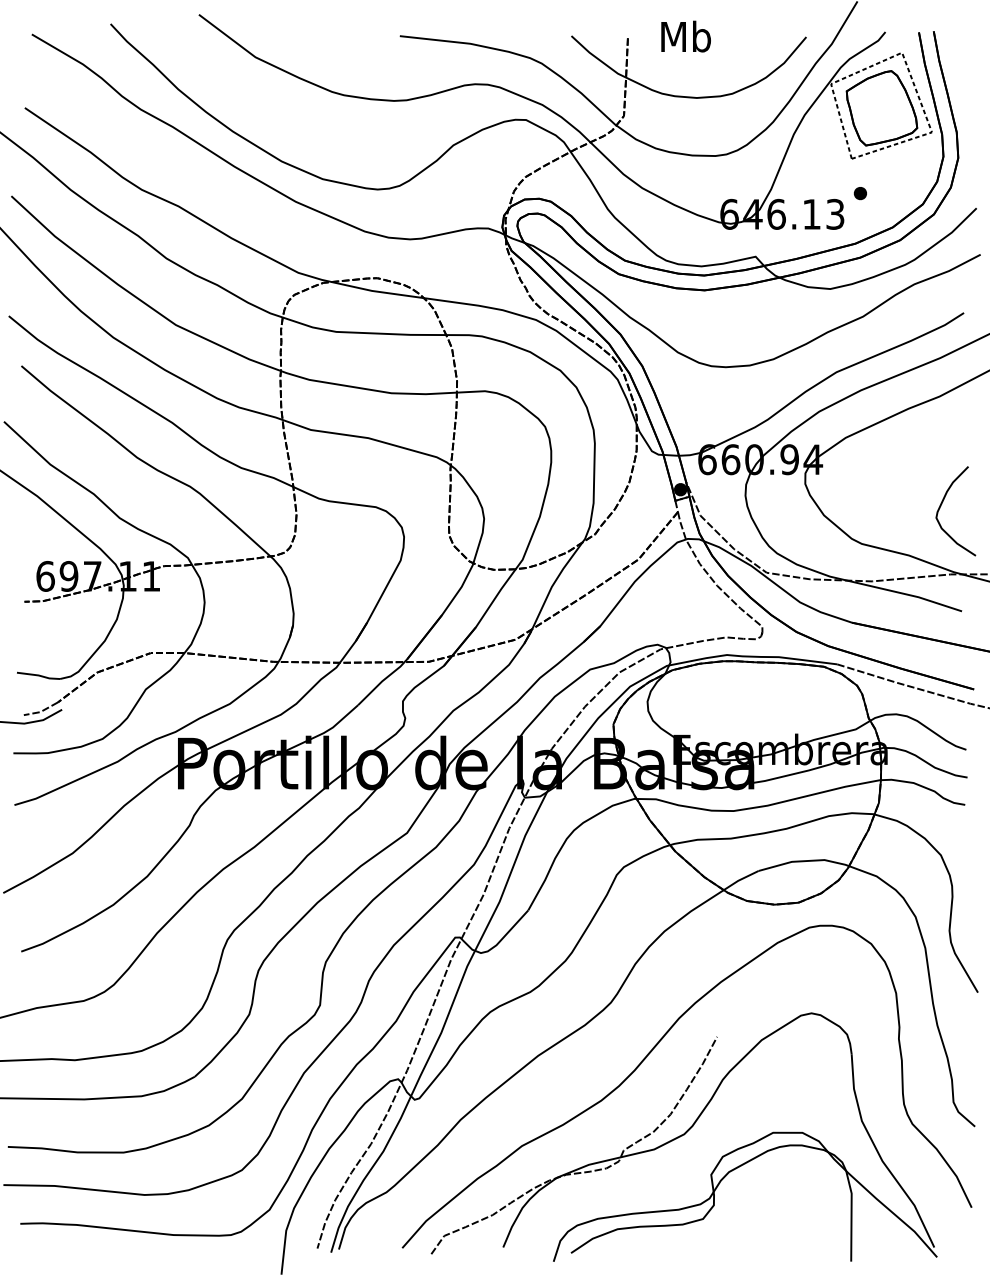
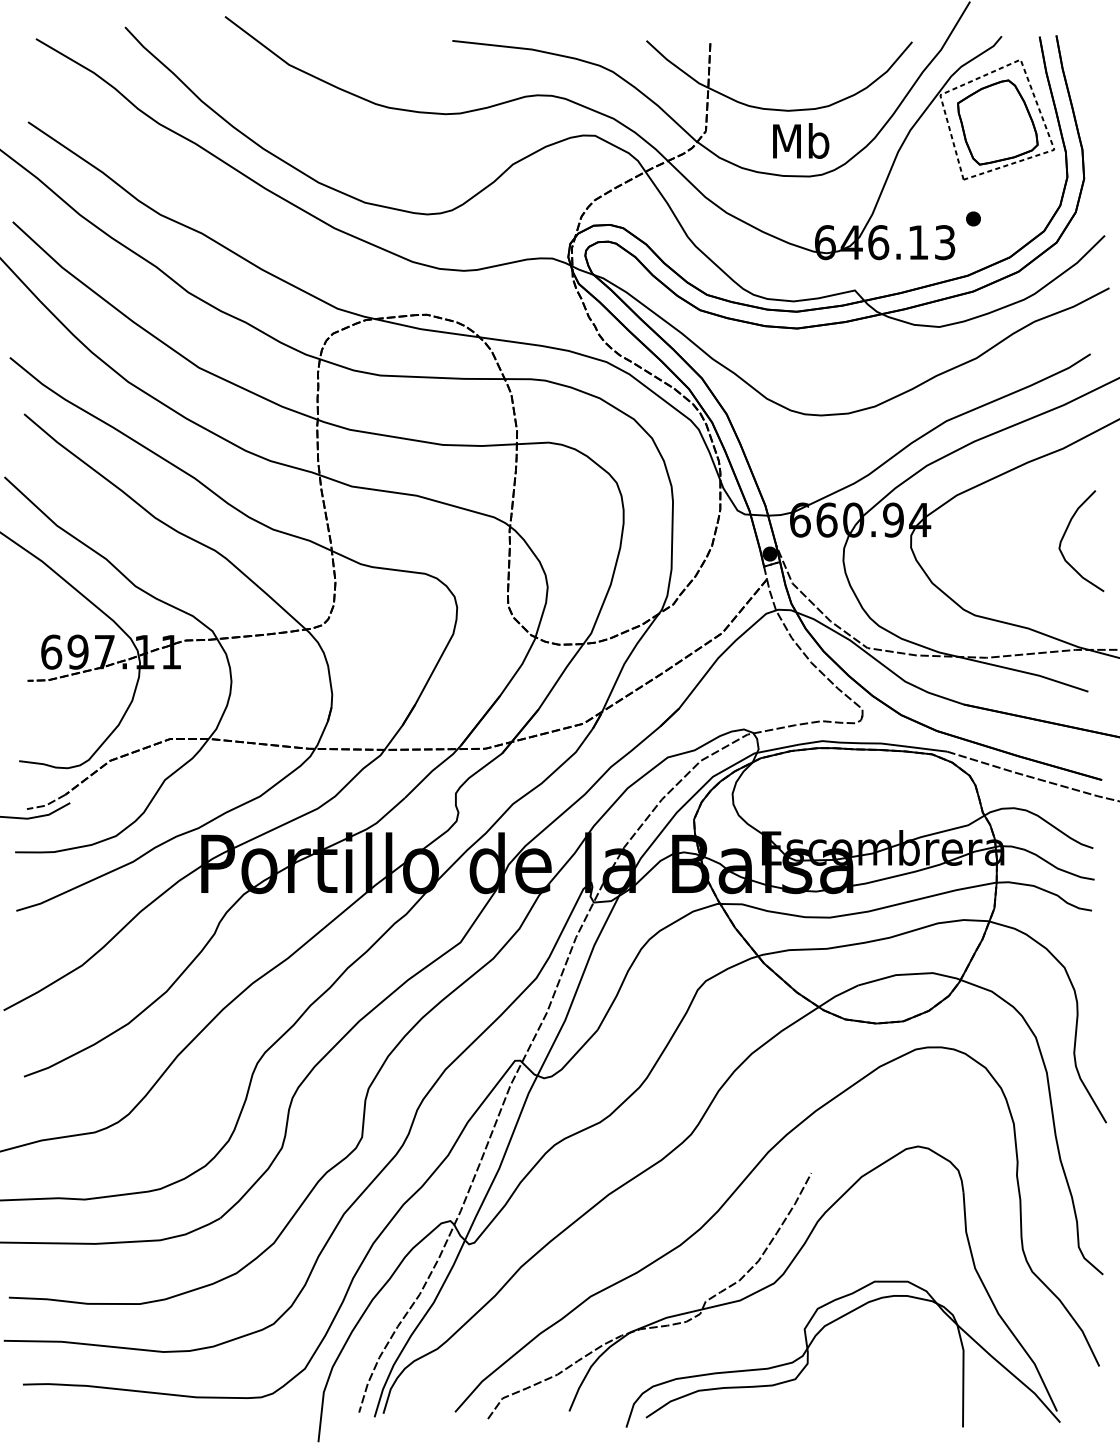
text: (685, 36) -> (800, 140), moved
curve: (942, 504) -> (1066, 533), moved

